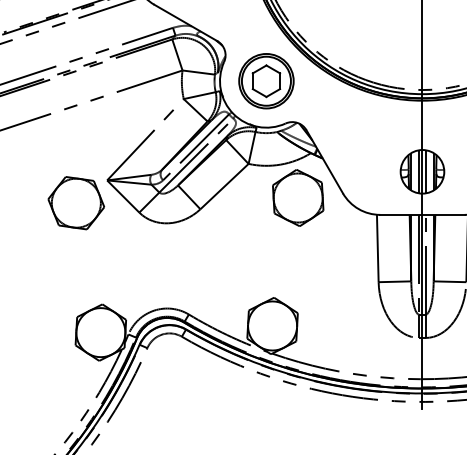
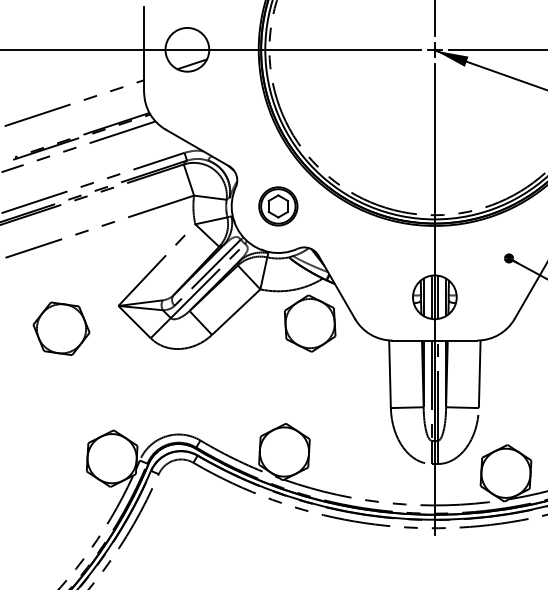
part: (266, 81) -> (278, 206), size x0.7
part: (76, 202) -> (61, 328), moved

